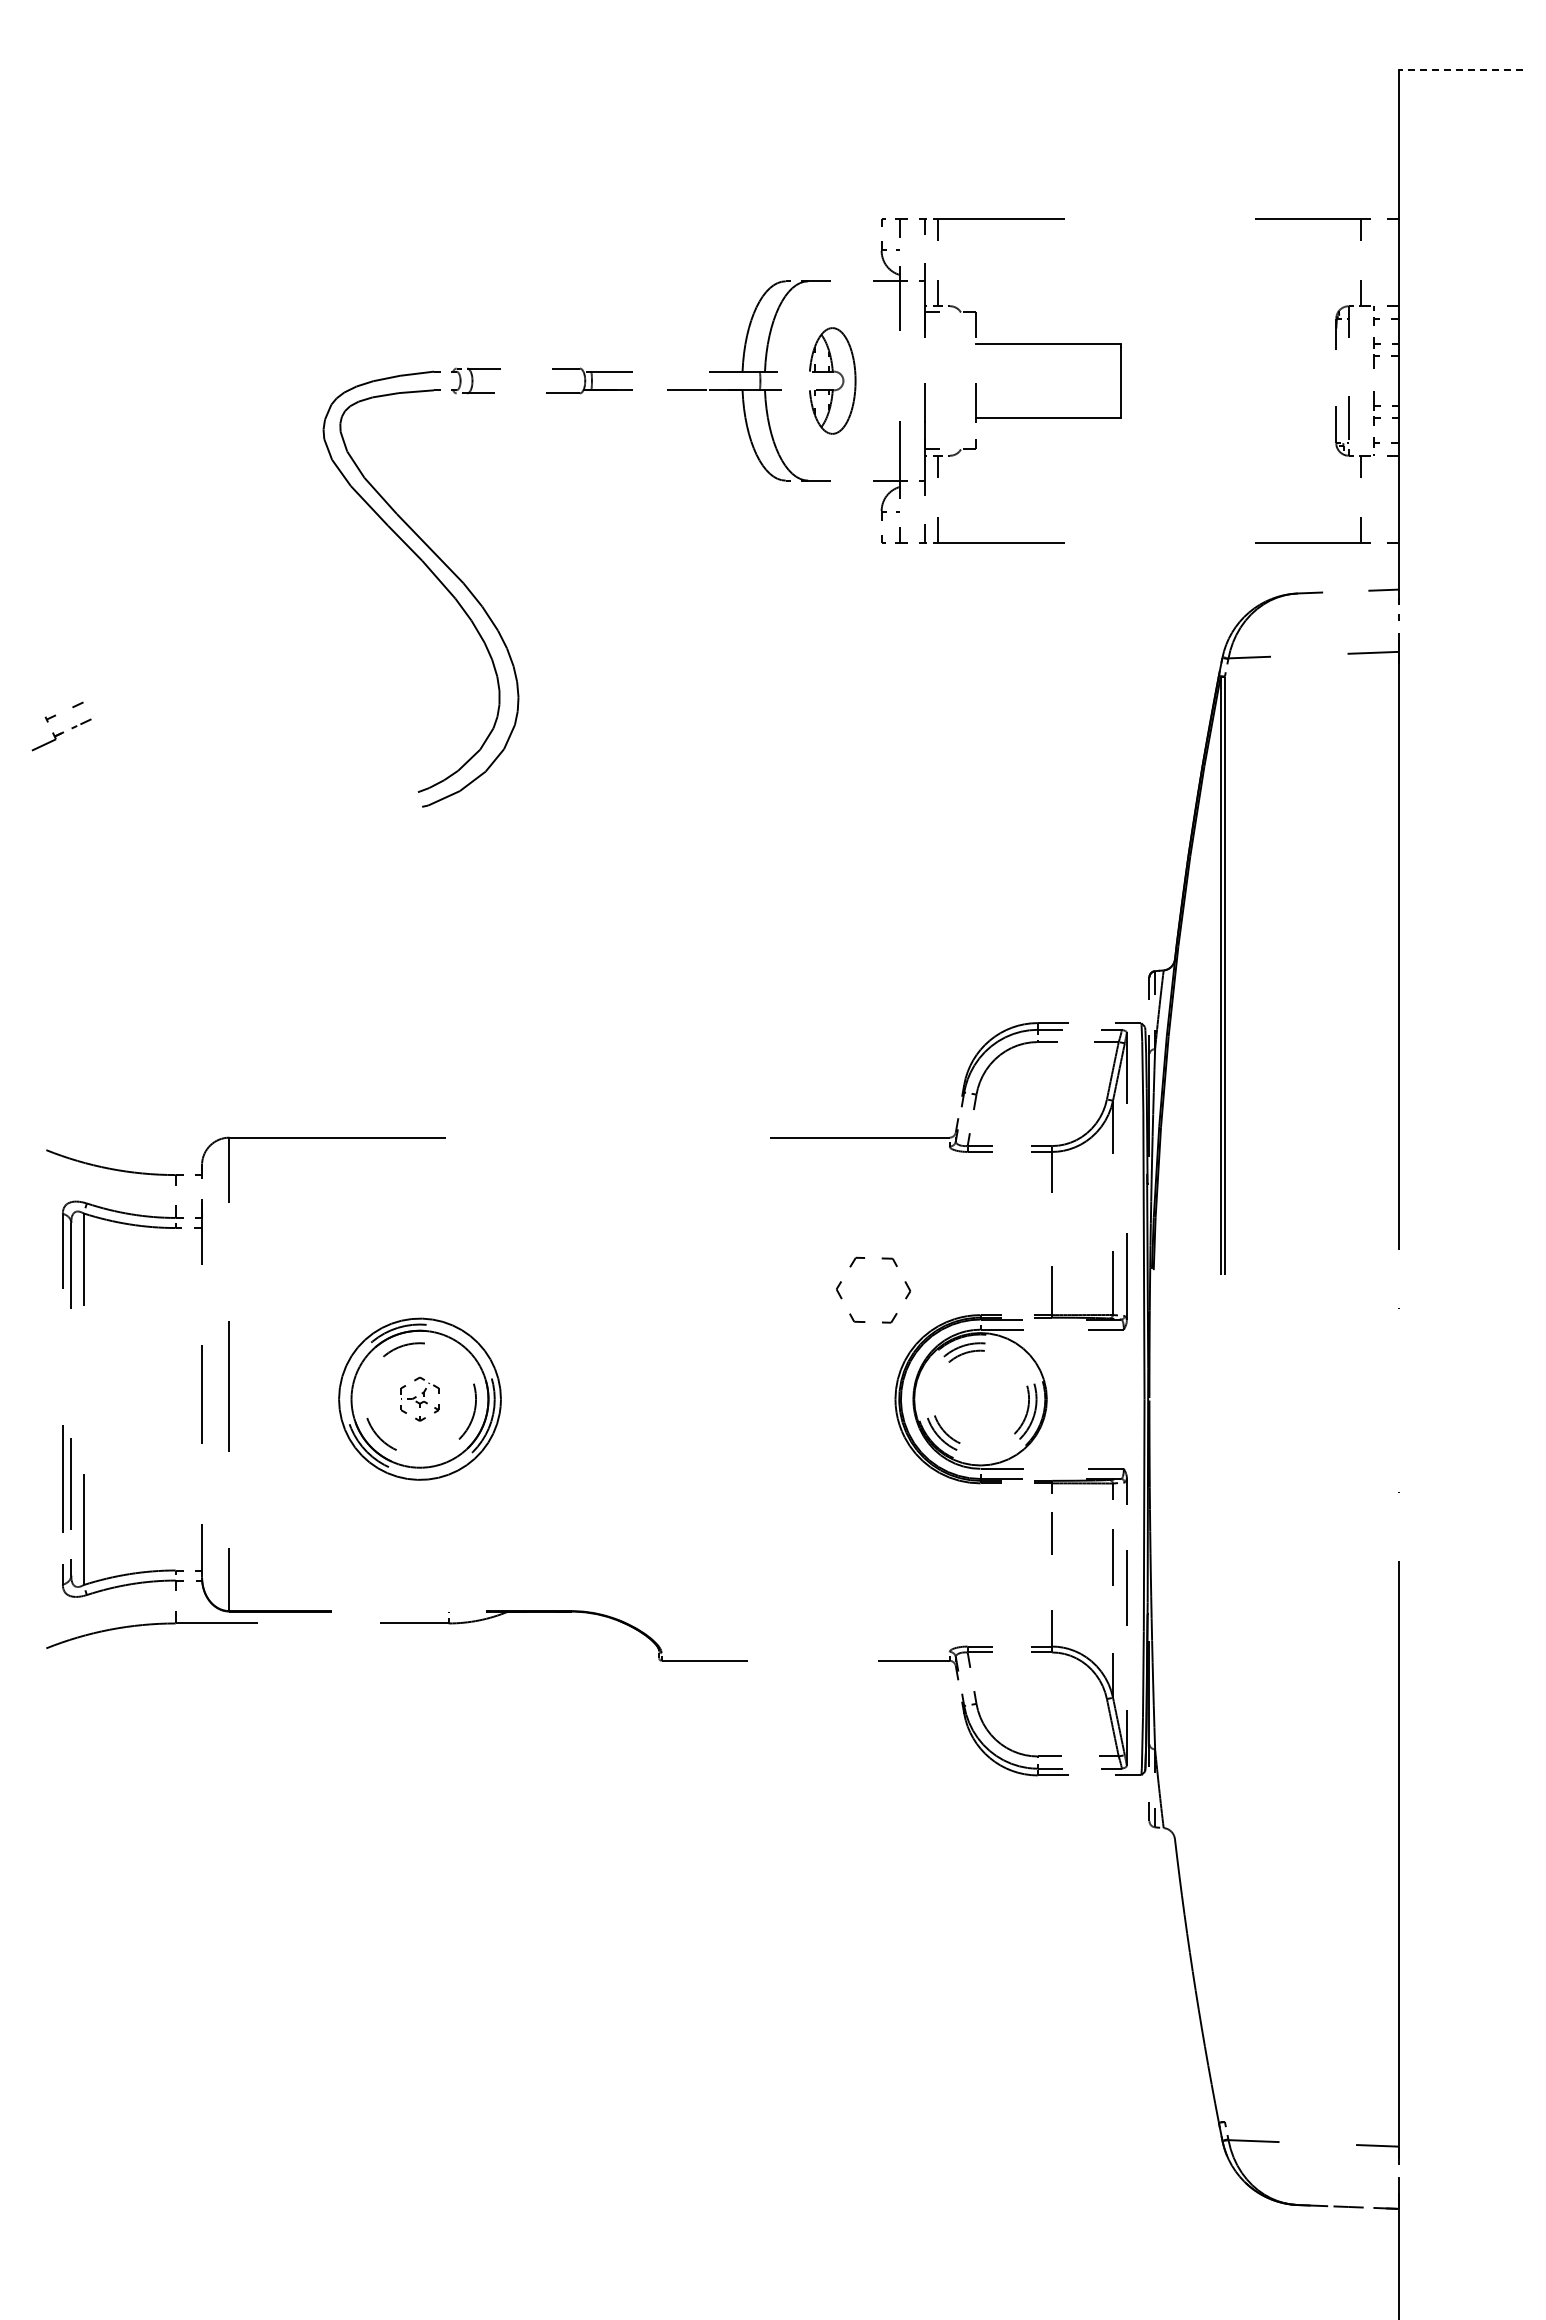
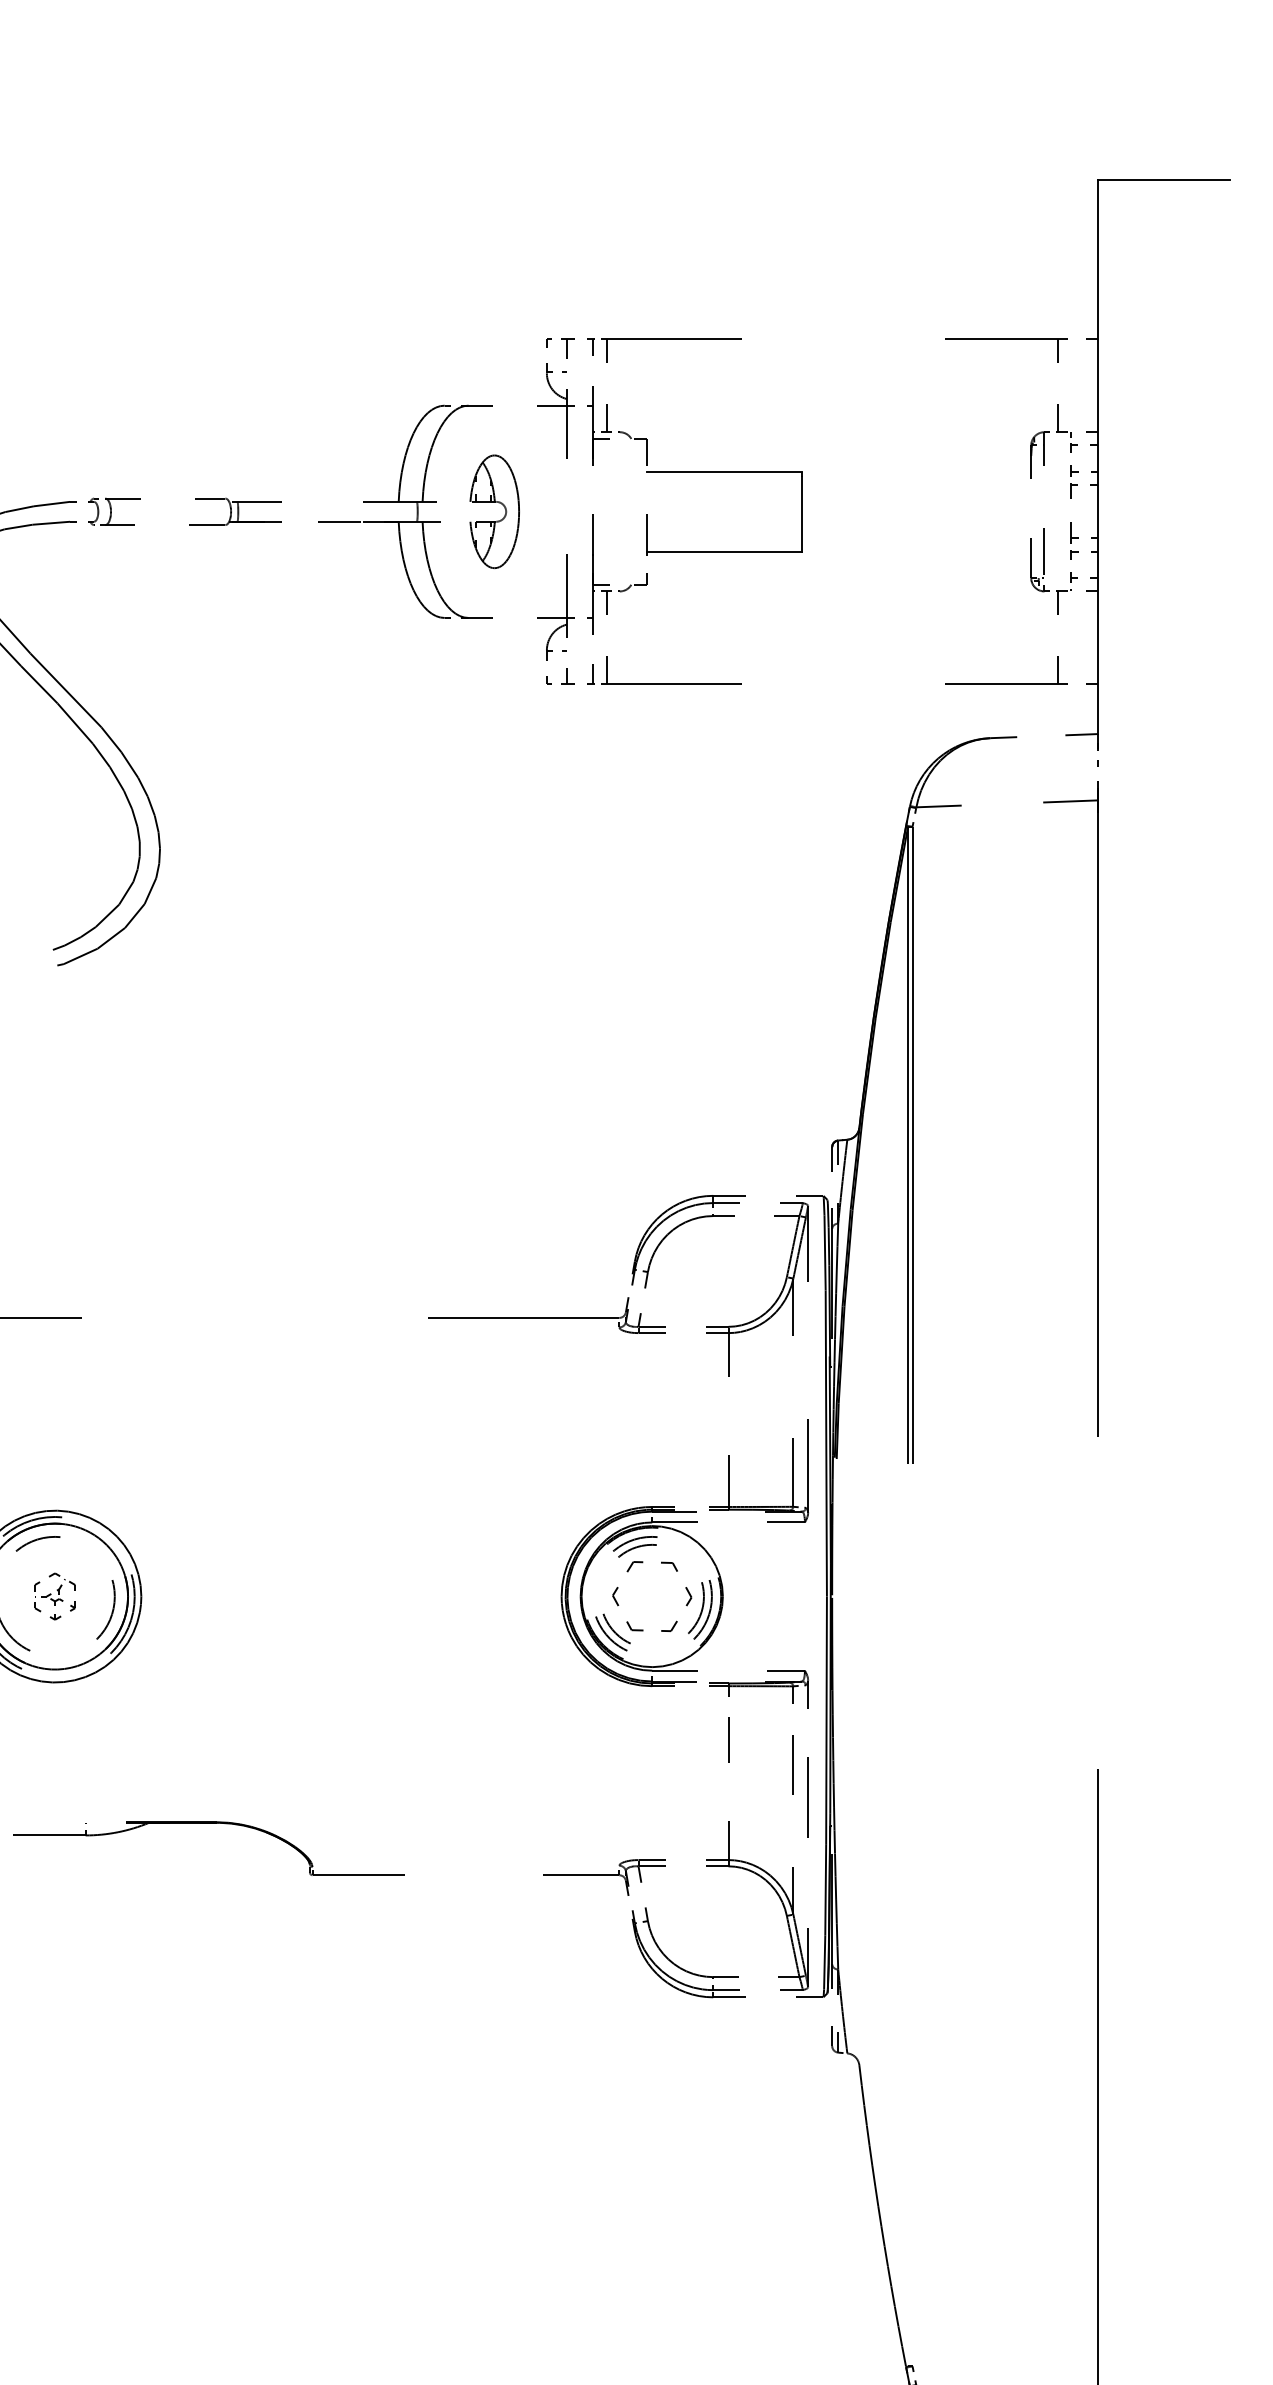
line: (1460, 69) -> (1163, 179), dashed -> solid
part: (882, 1259) -> (661, 1563), moved

